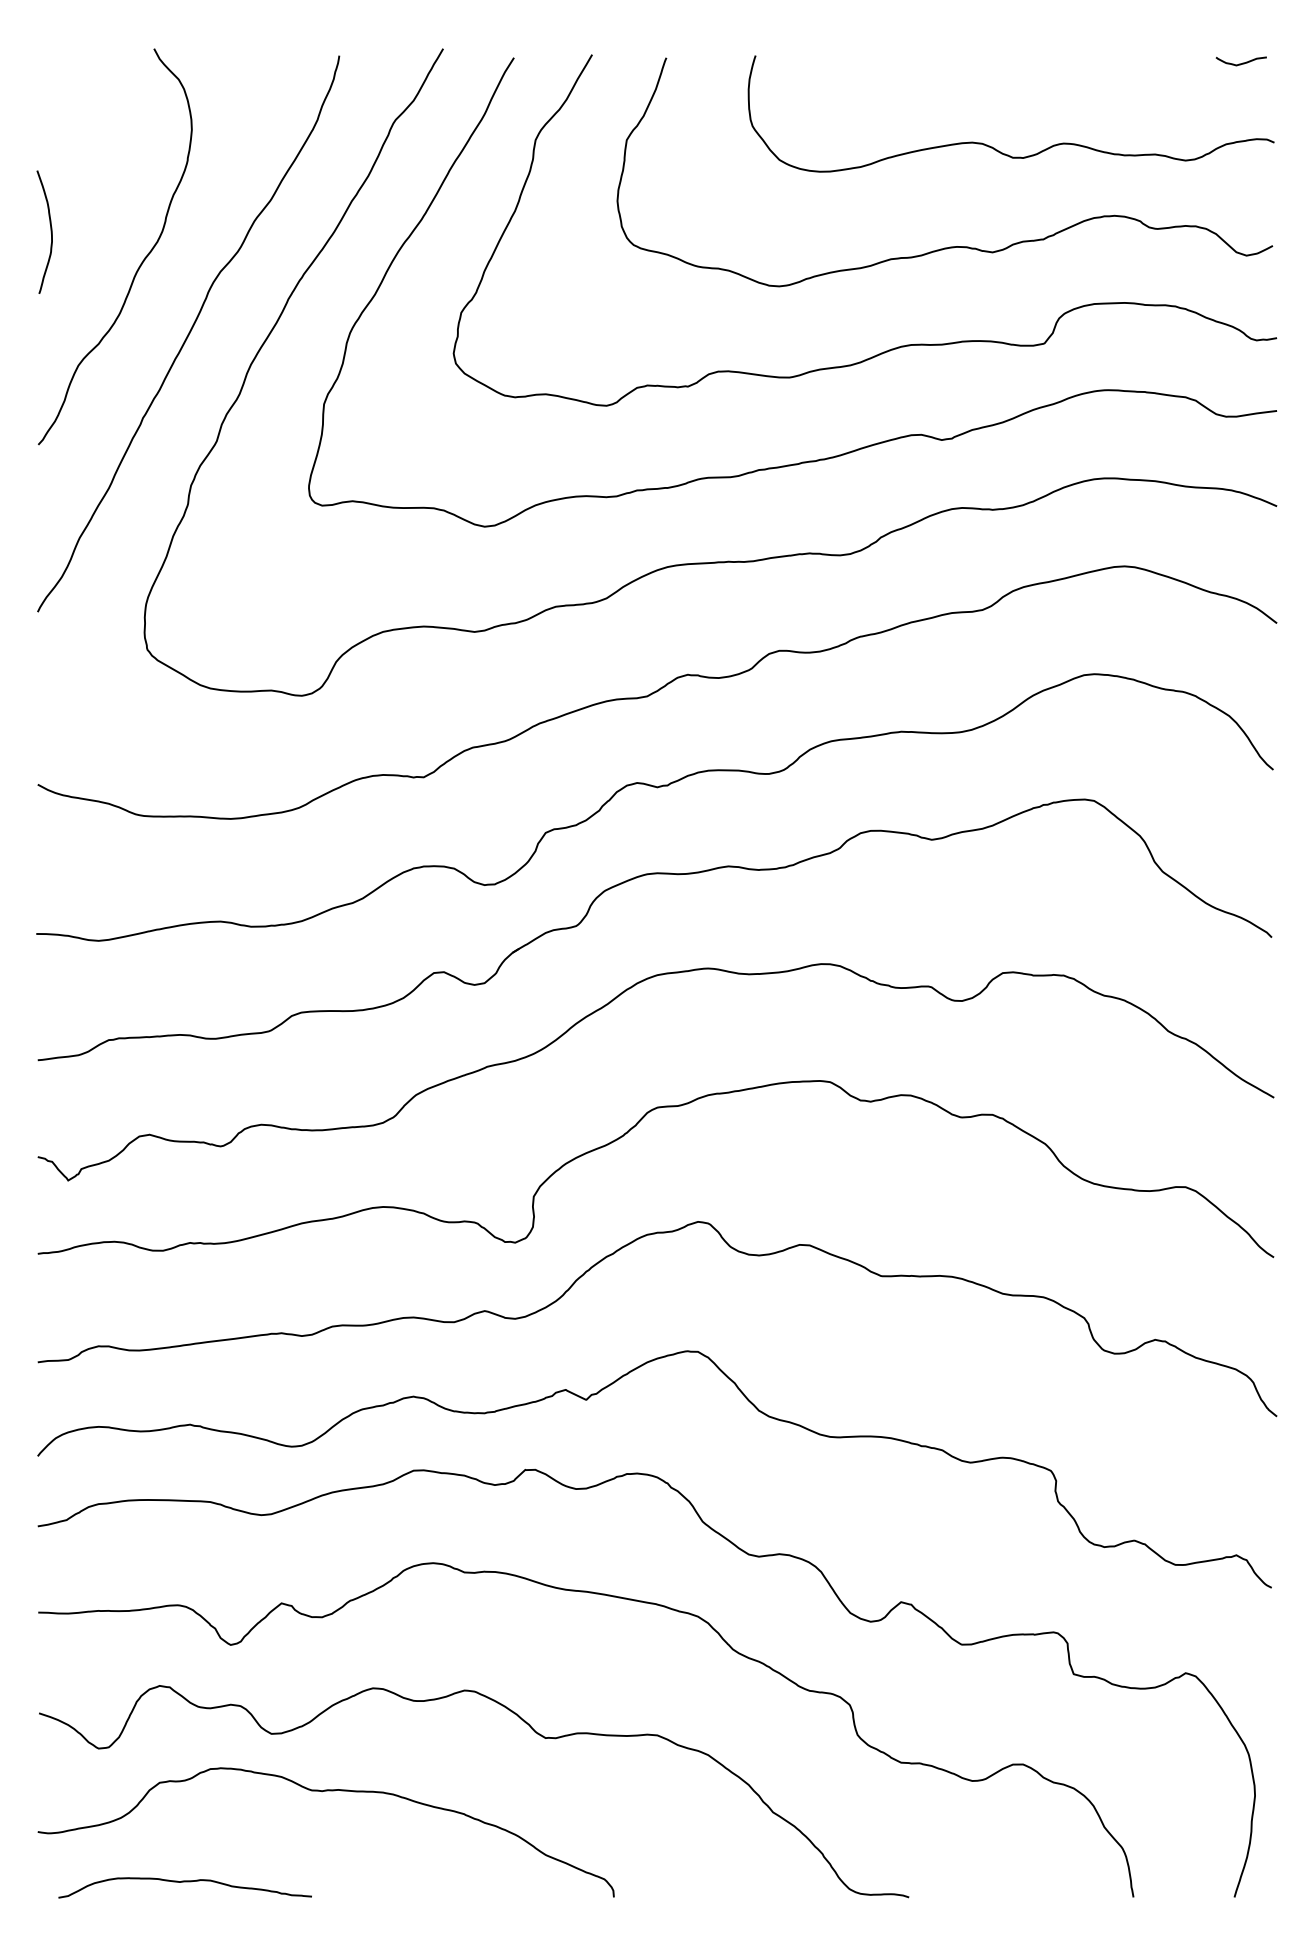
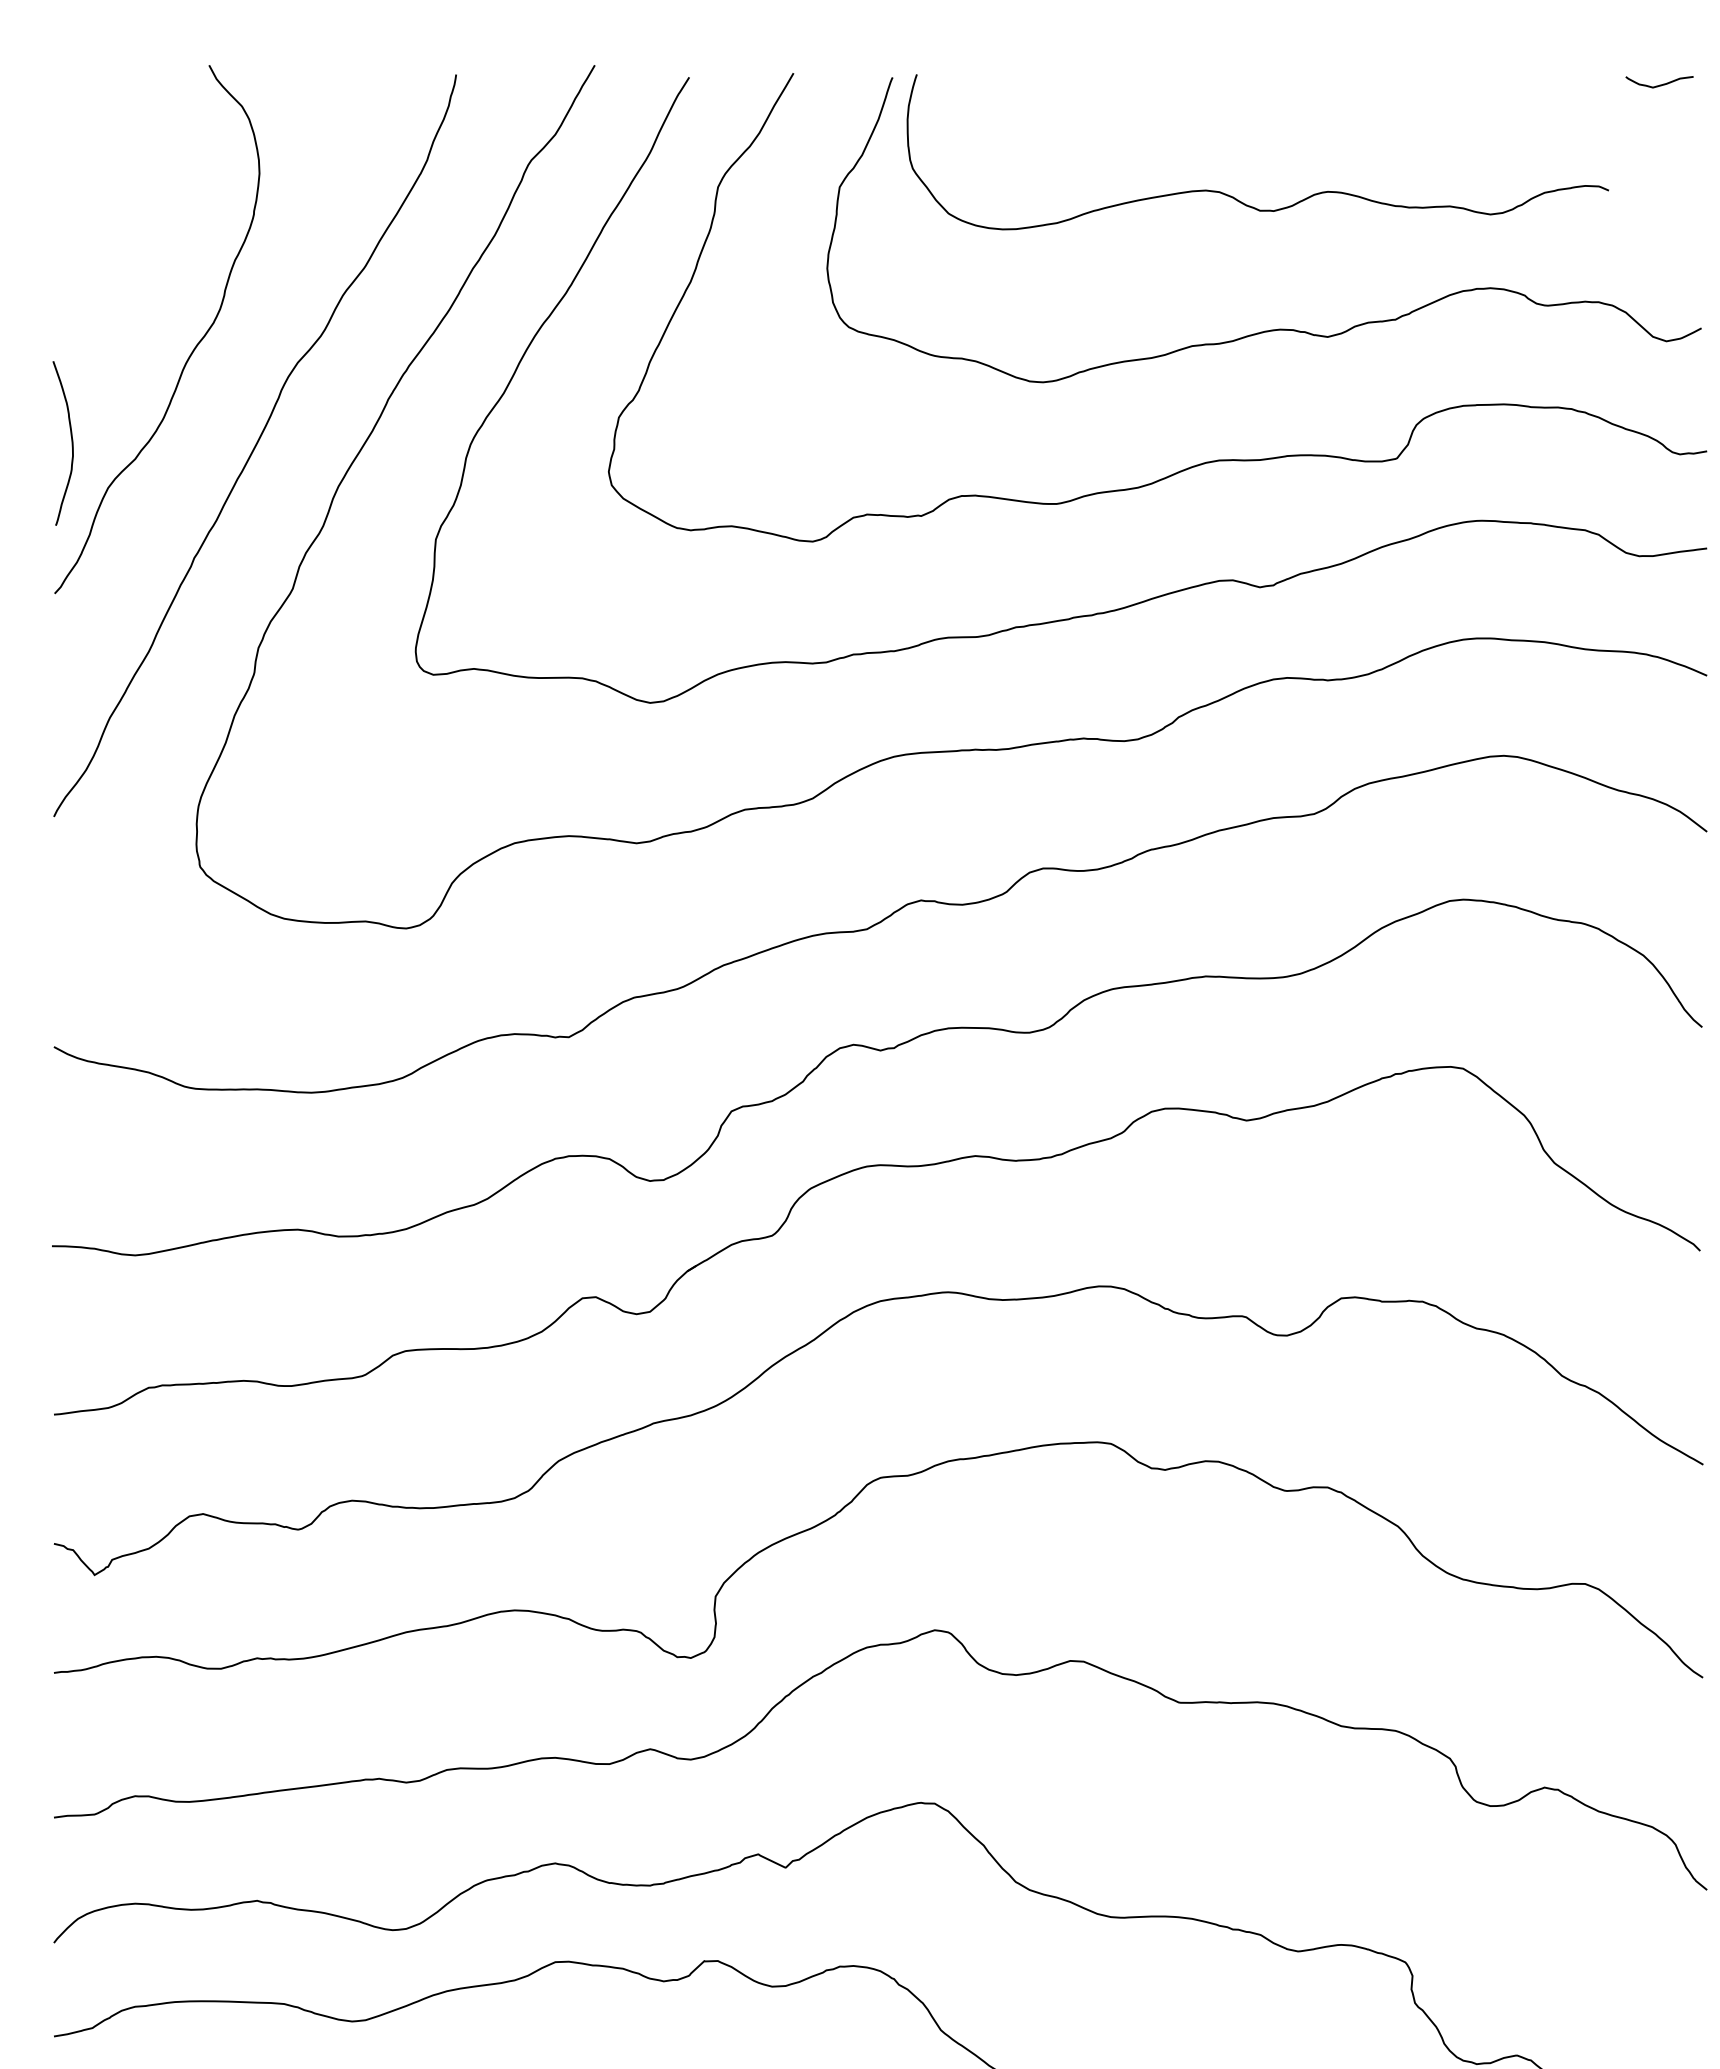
curve: (994, 147) -> (1235, 197), moved
curve: (50, 231) -> (70, 442), moved

